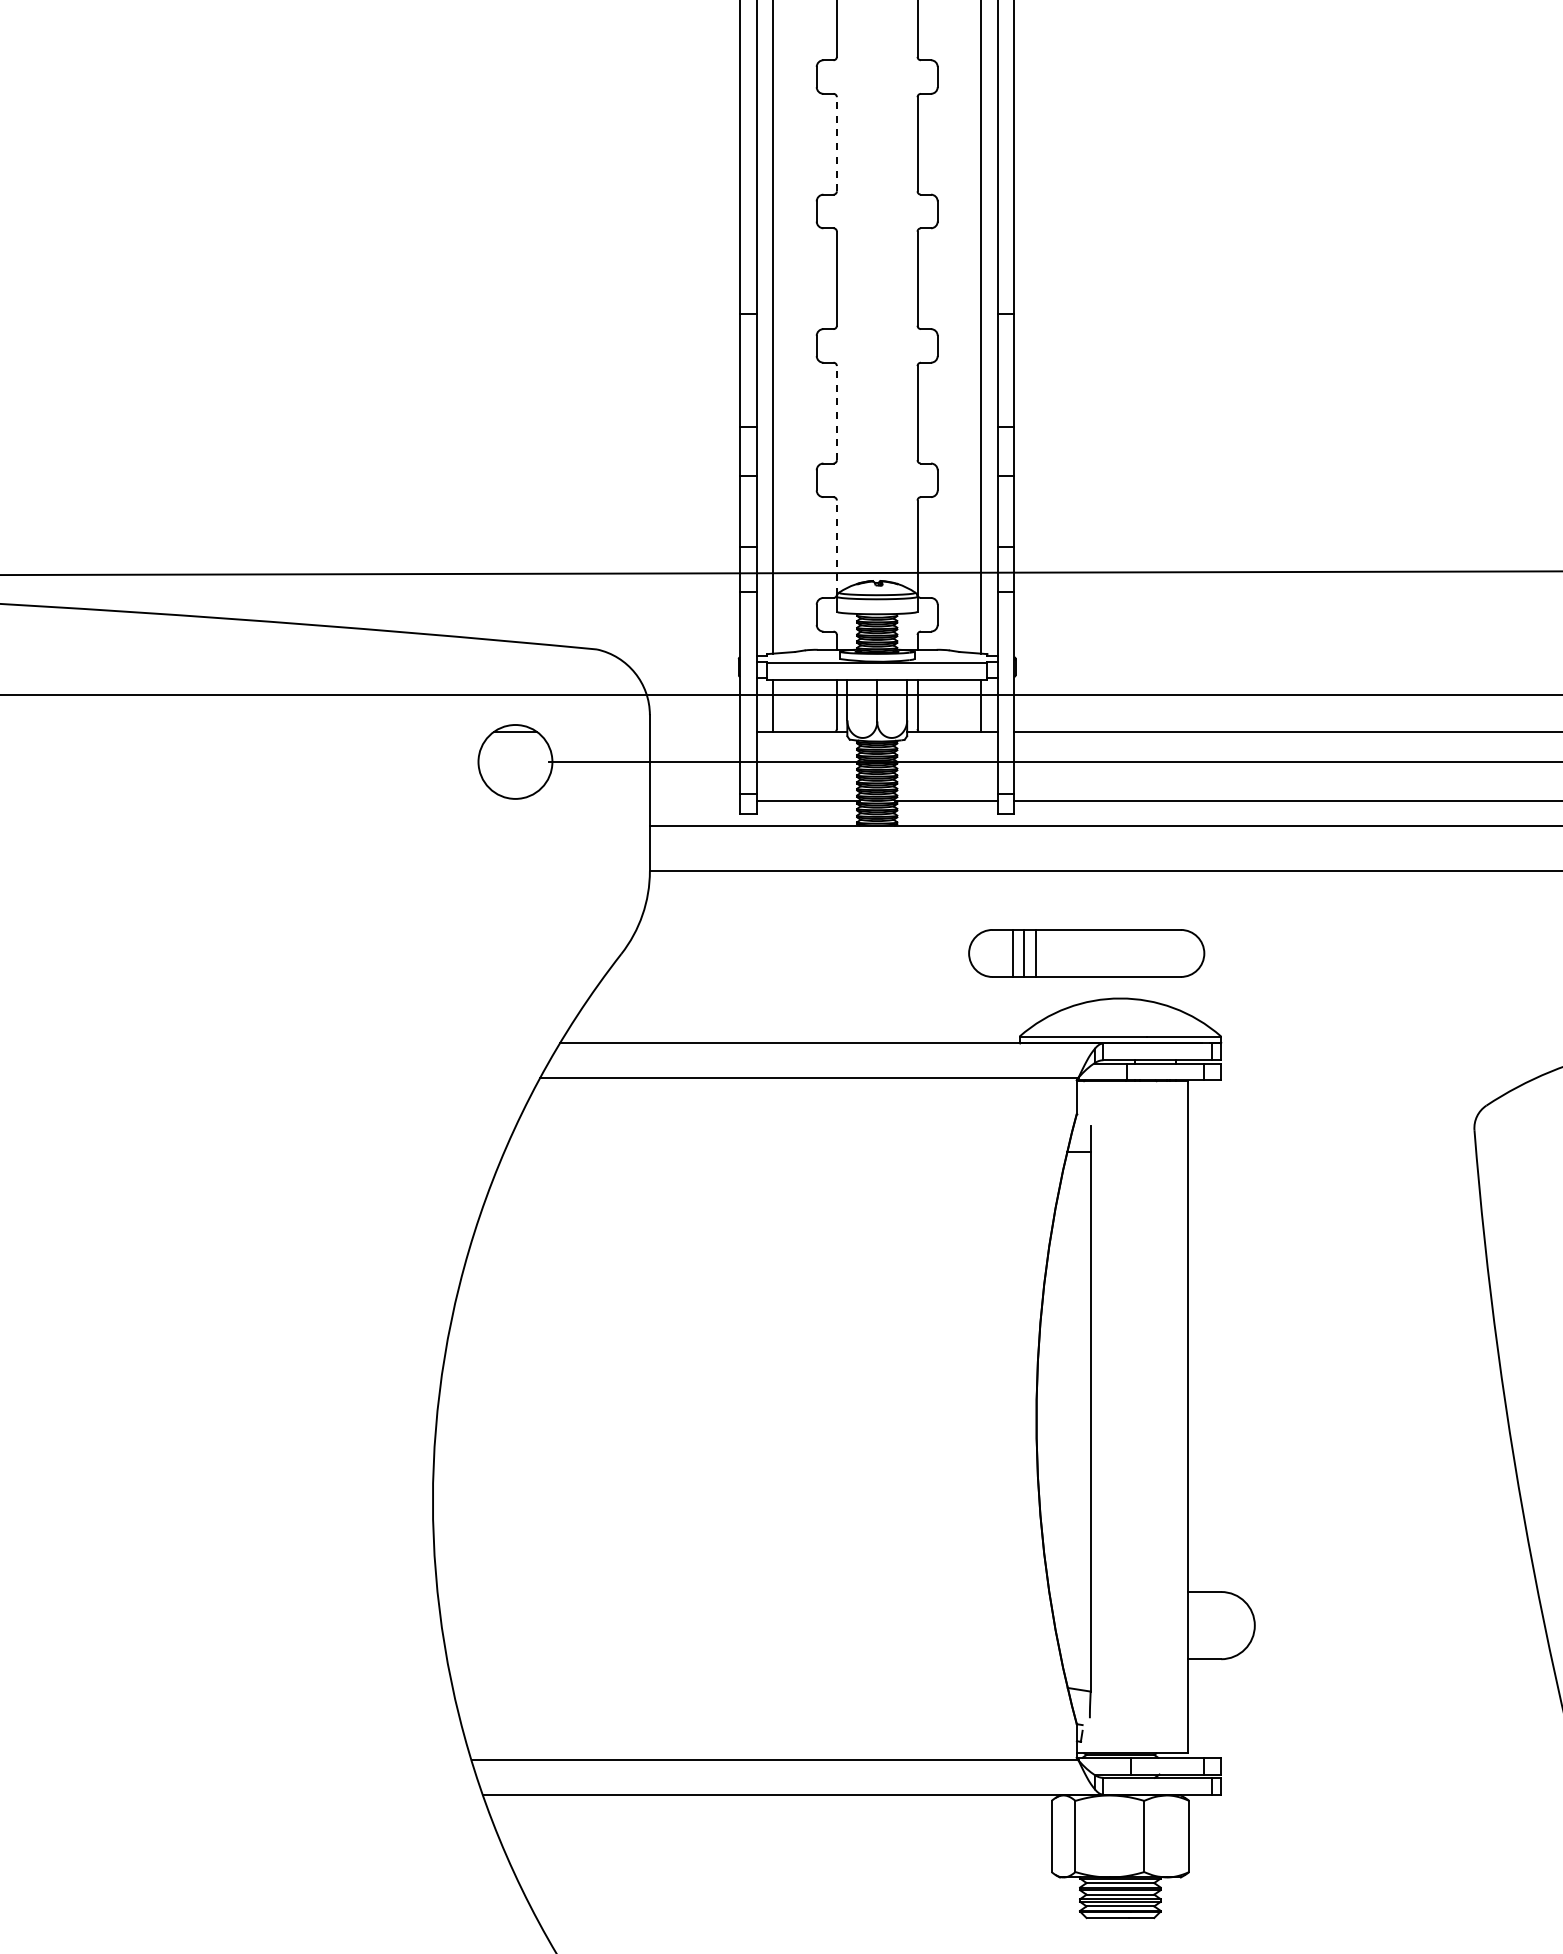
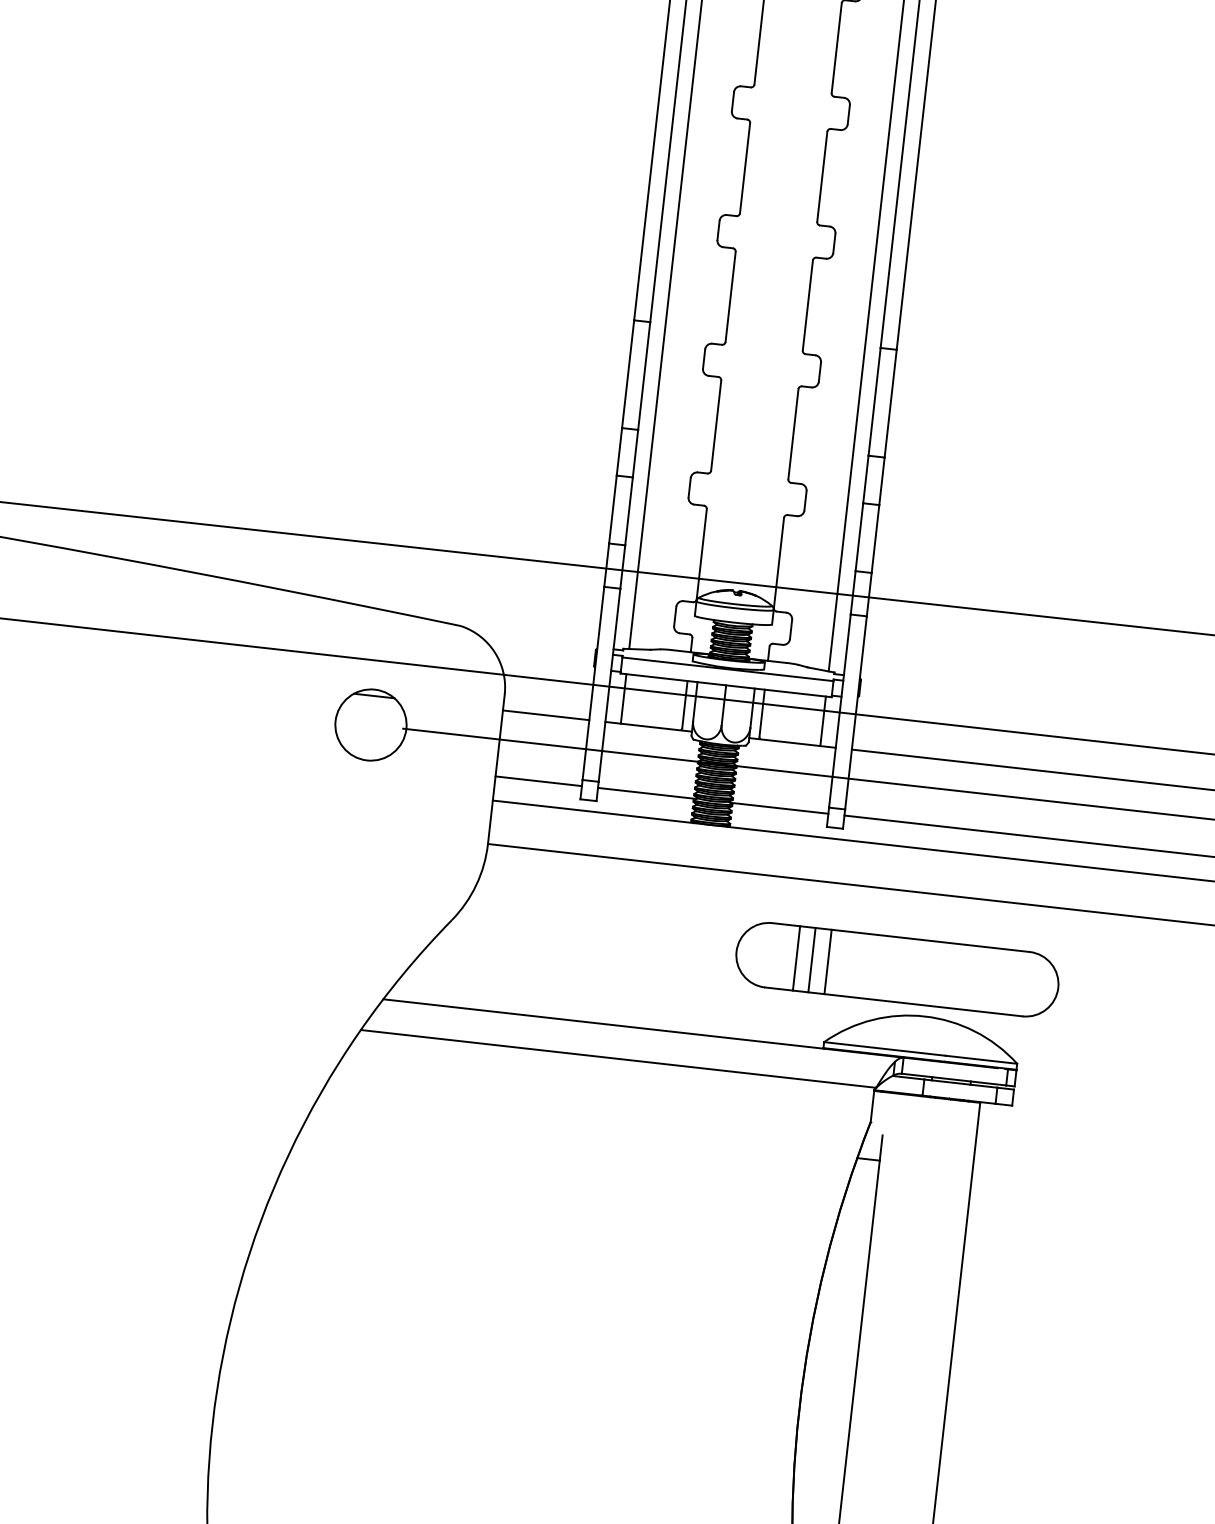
line: (836, 143) -> (744, 167), dashed -> solid
line: (836, 412) -> (715, 424), dashed -> solid
line: (836, 547) -> (701, 554), dashed -> solid
line: (694, 731) -> (545, 715), added
line: (694, 800) -> (538, 781), added
part: (1086, 953) -> (897, 969), size x1.43

